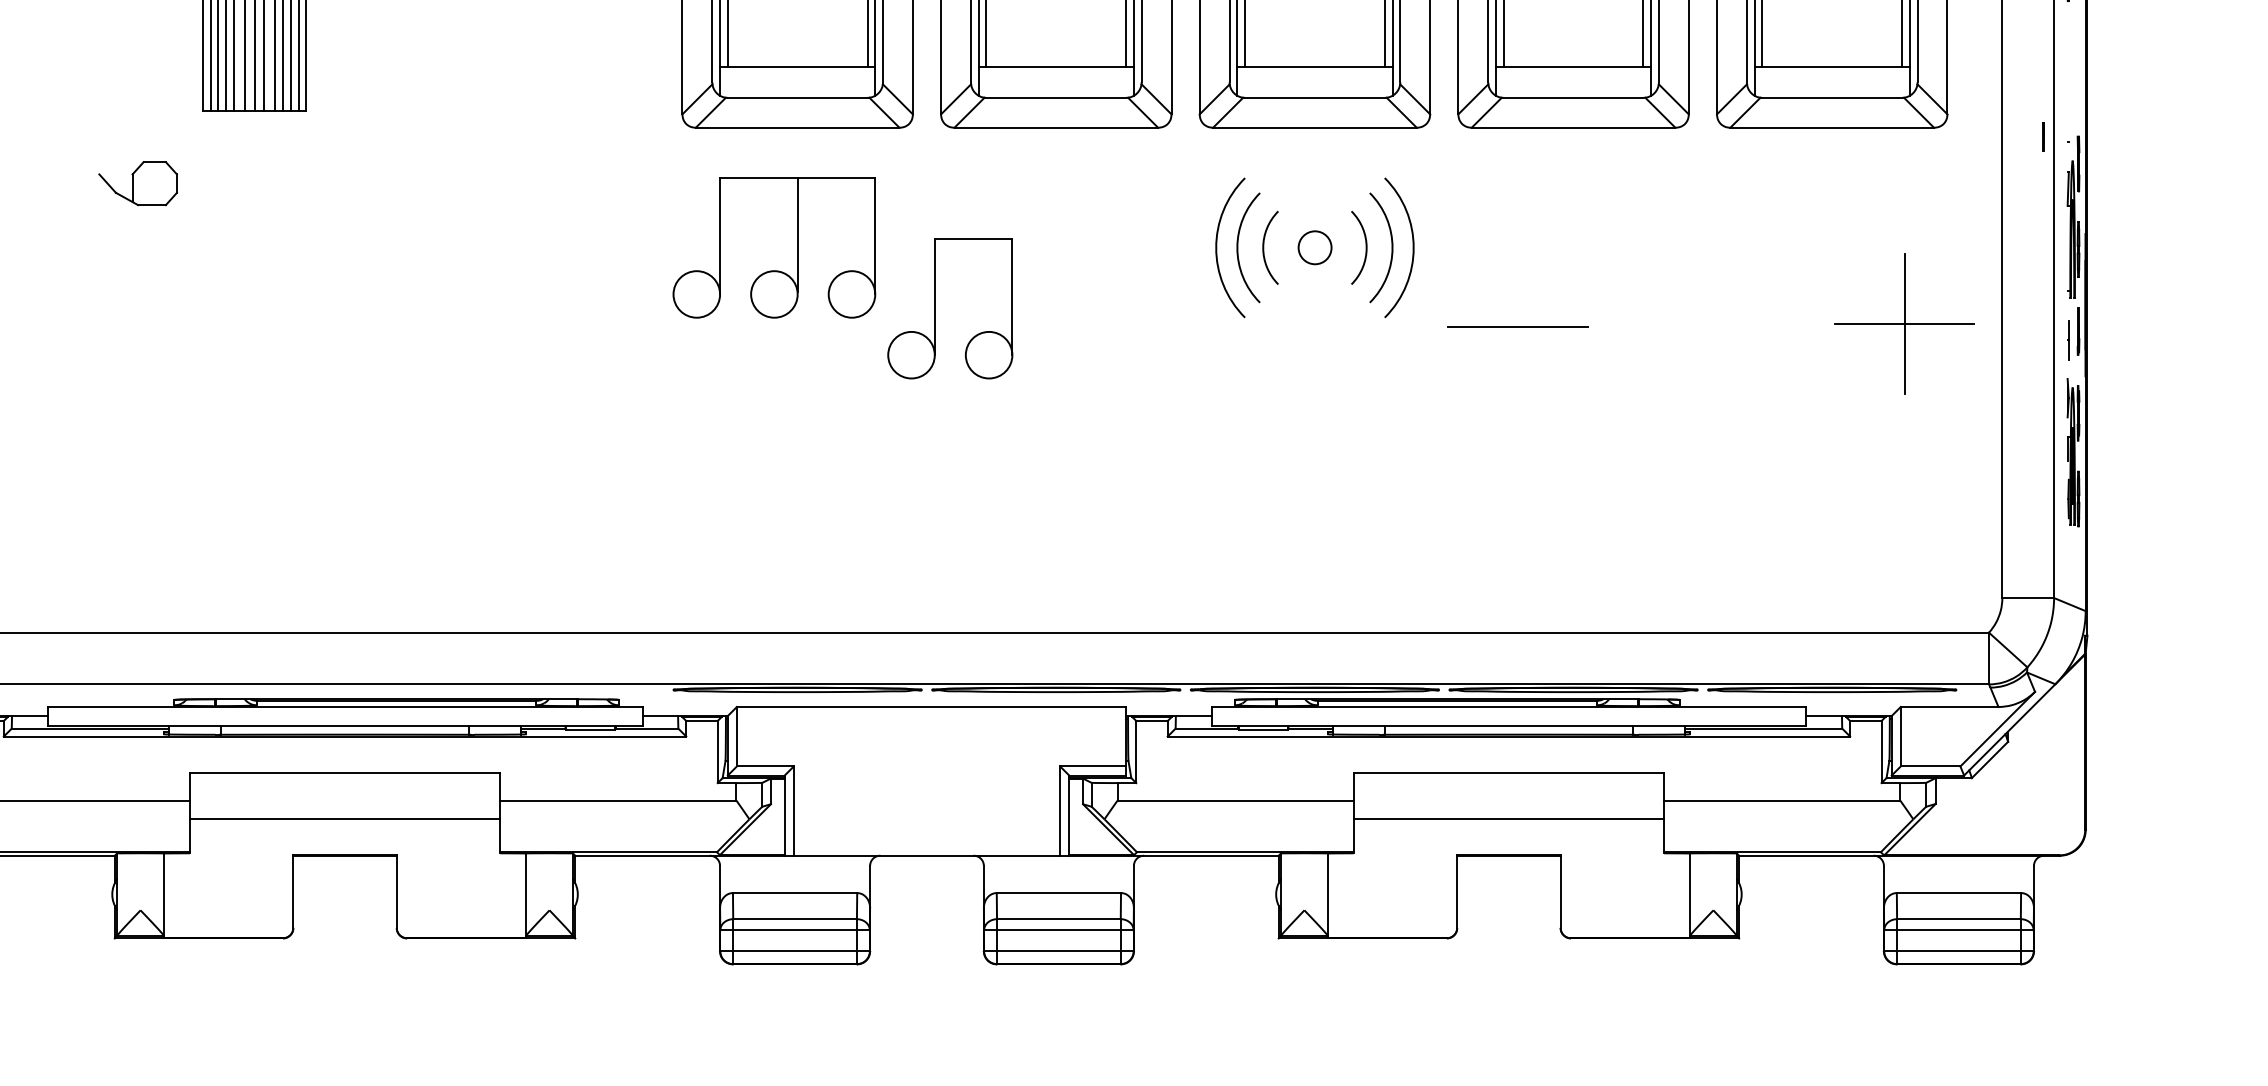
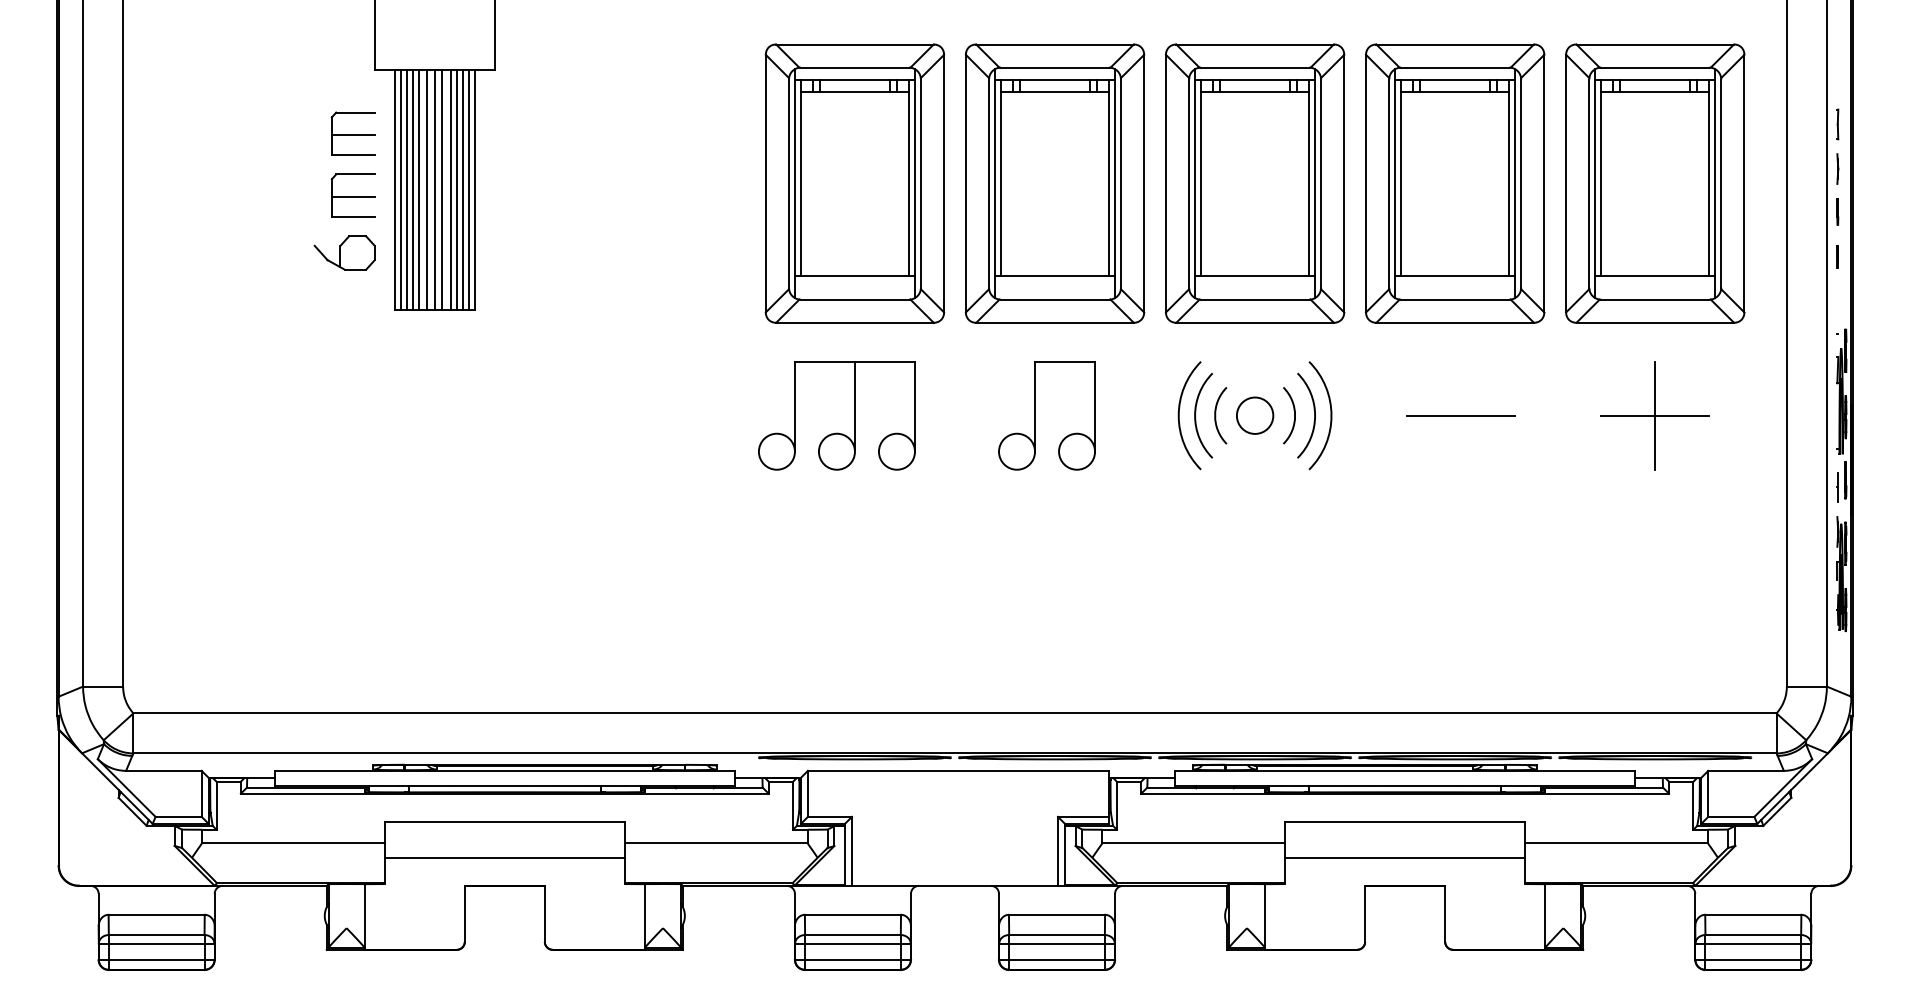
line: (2043, 136) -> (1837, 256), moved
part: (137, 182) -> (344, 252), moved
circle: (1315, 247) -> (1255, 415), size x1.43
part: (935, 308) -> (1035, 415), moved
part: (1903, 323) -> (1654, 415), moved
line: (1517, 326) -> (1460, 415), moved

